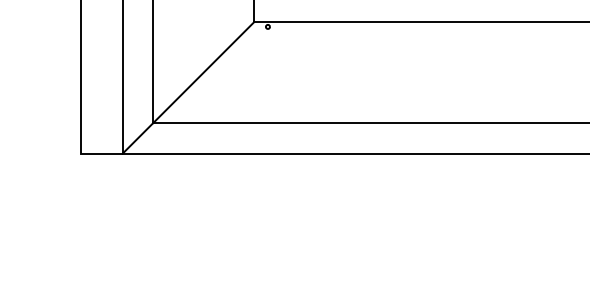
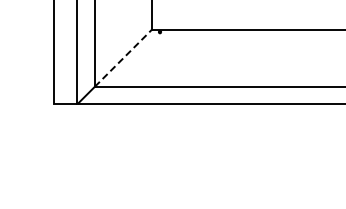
line: (203, 71) -> (123, 57), solid -> dashed

